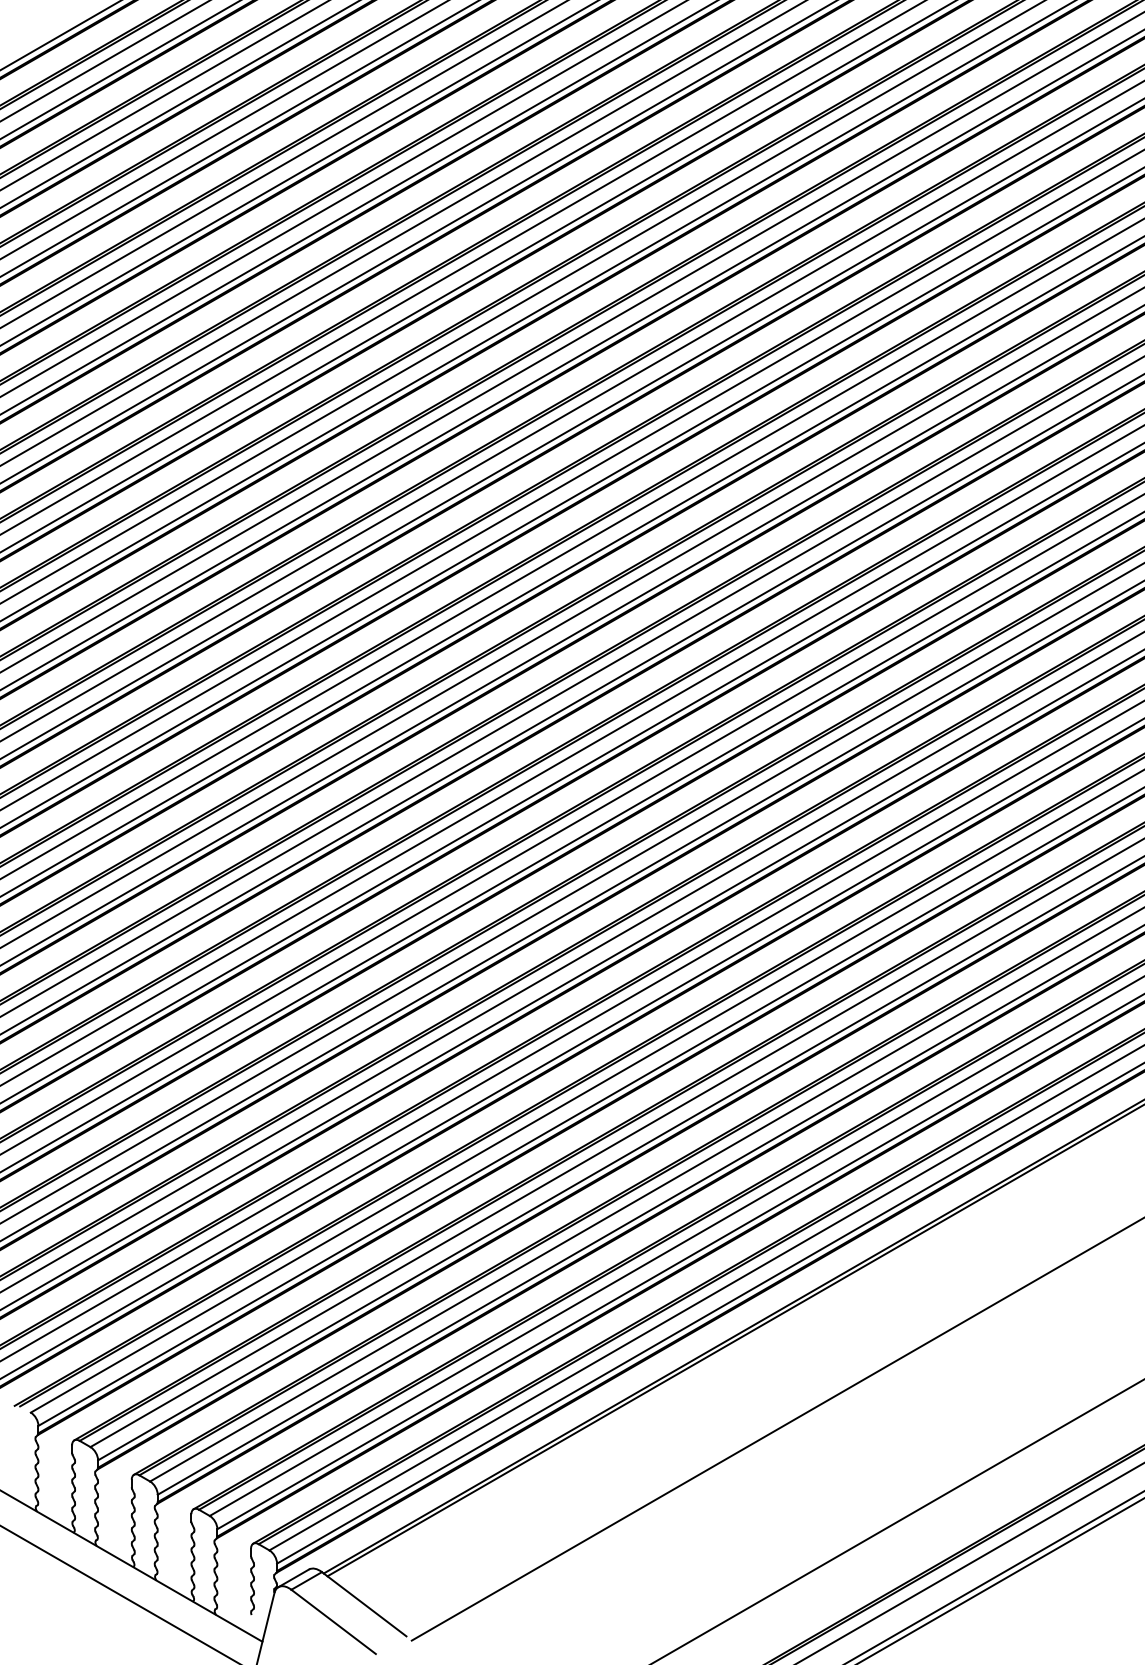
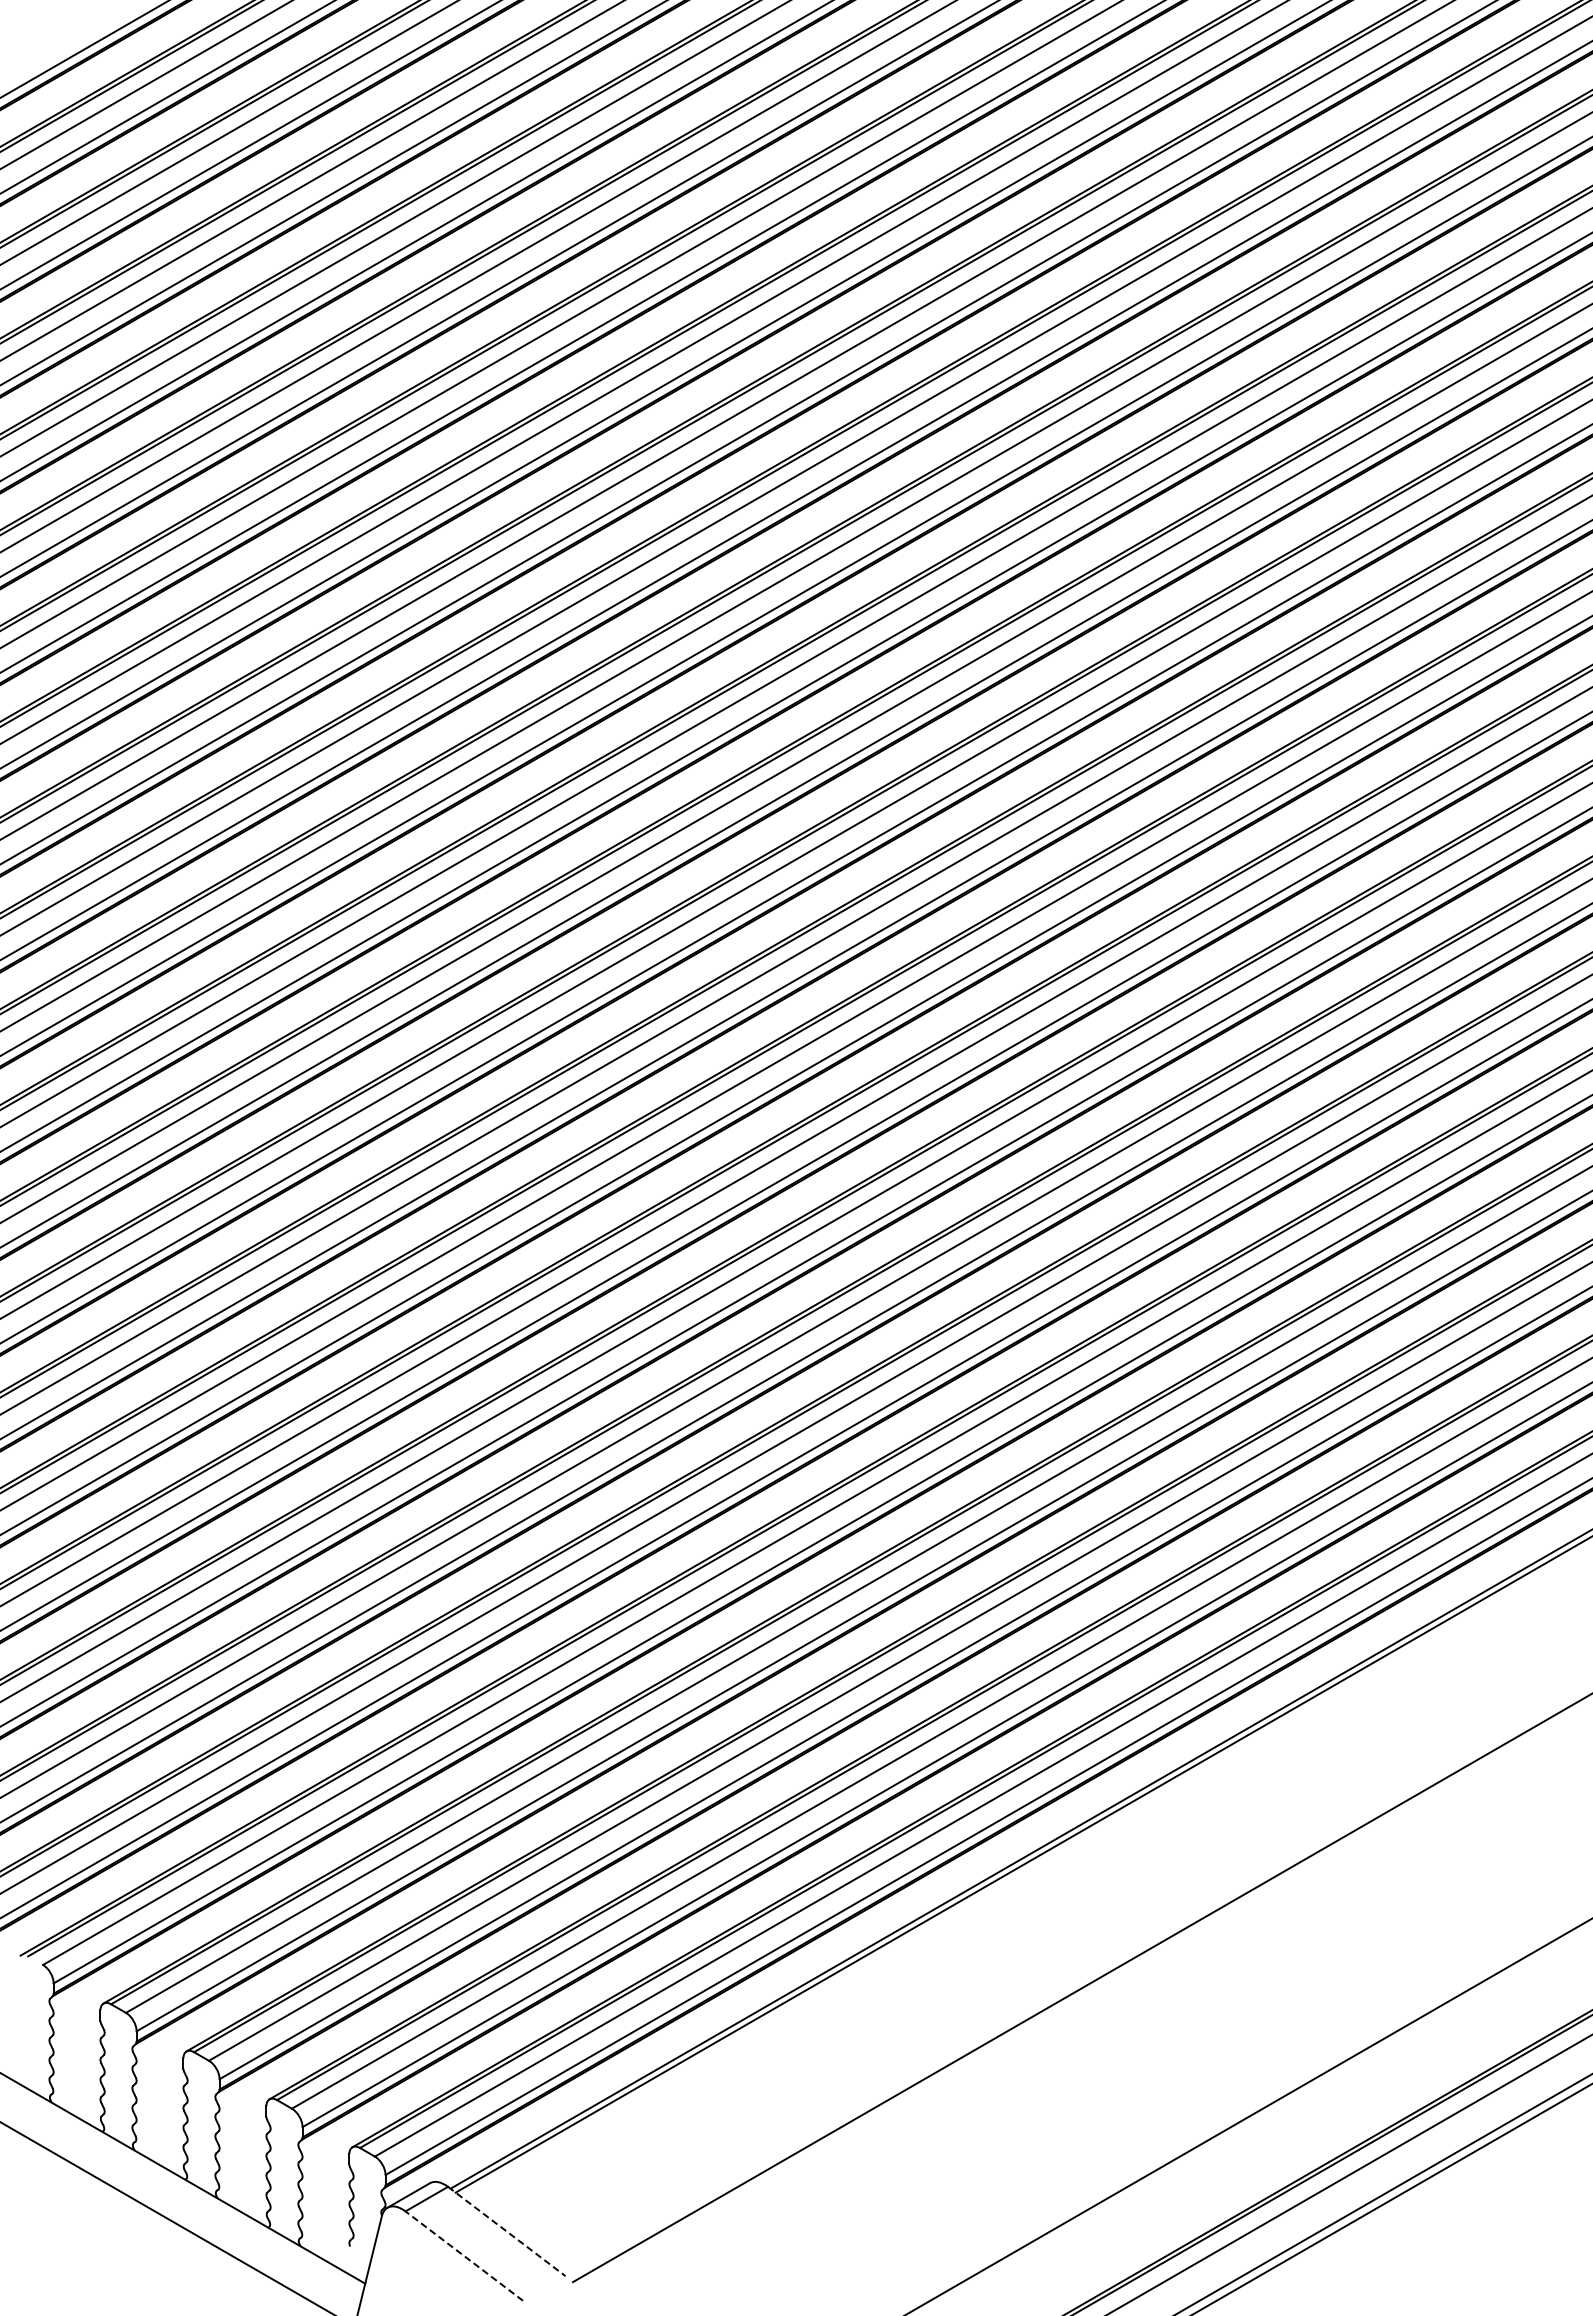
line: (364, 1604) -> (506, 2231), solid -> dashed
line: (333, 1622) -> (464, 2256), solid -> dashed

